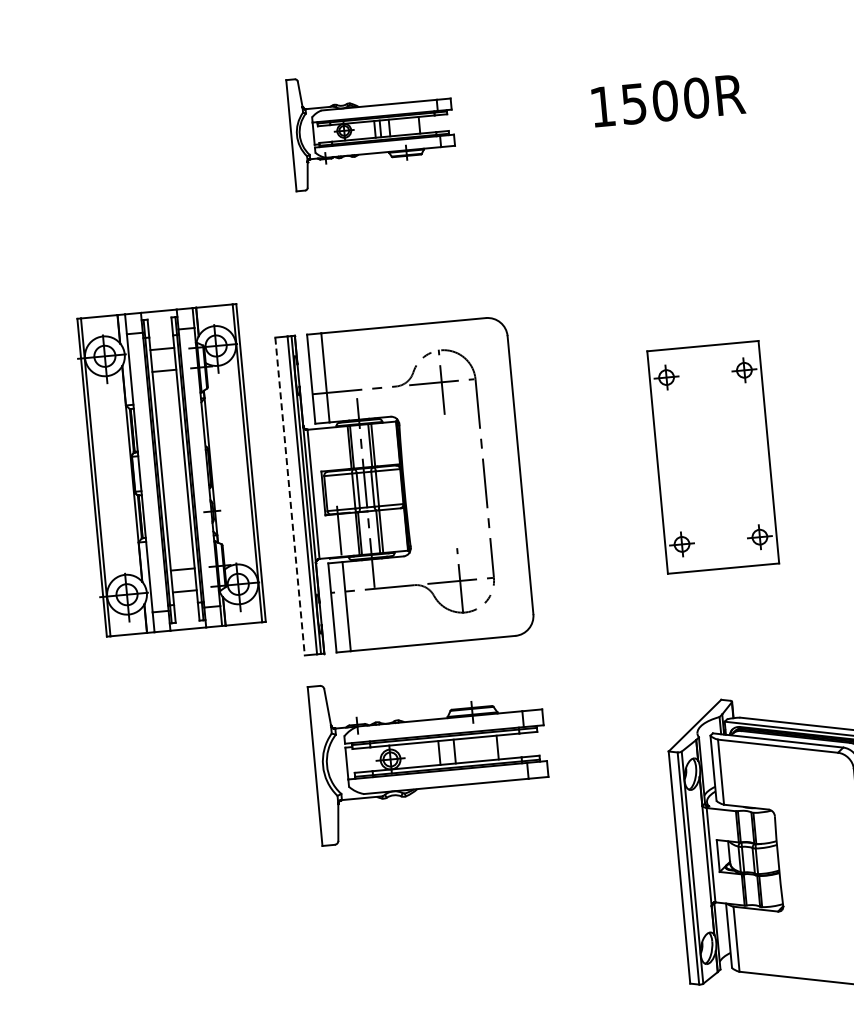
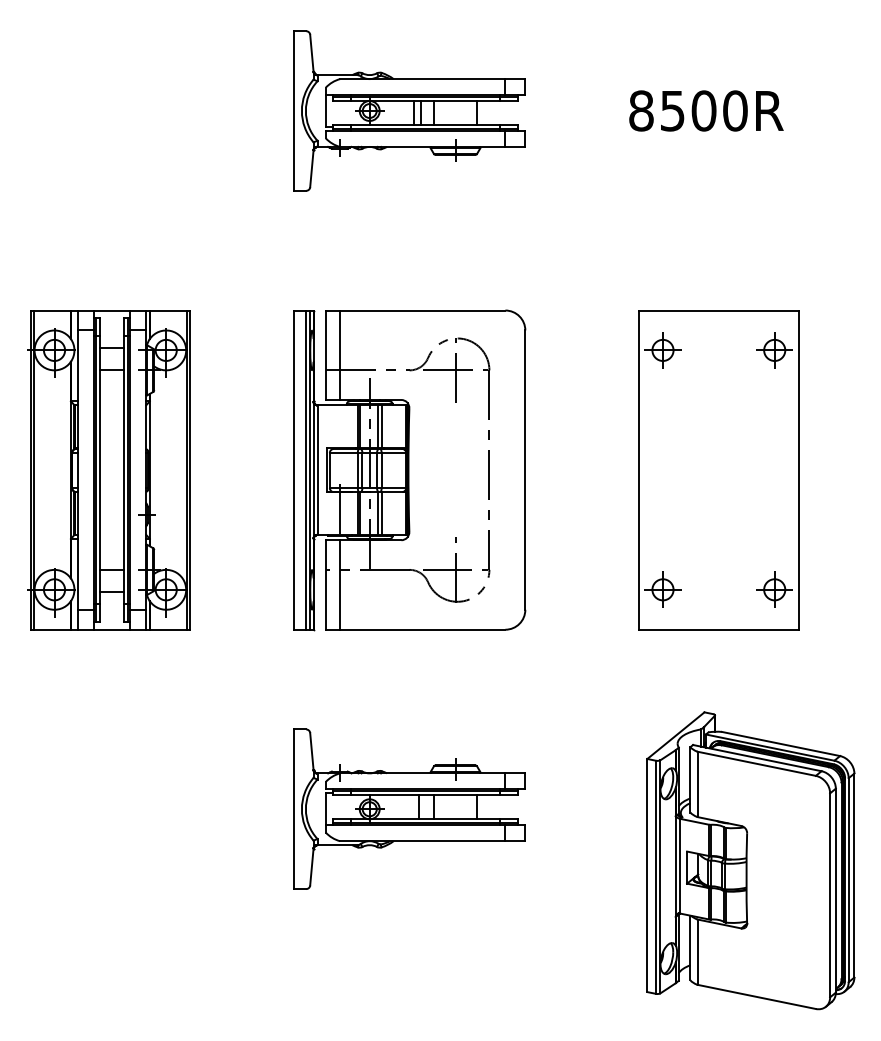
text: (602, 106) -> (641, 110), 1500R -> 8500R
part: (371, 127) -> (409, 110), size x1.43
part: (712, 457) -> (718, 470), size x1.43
part: (169, 470) -> (108, 470), moved
line: (289, 496) -> (293, 470), dashed -> solid
part: (430, 755) -> (409, 808), moved

